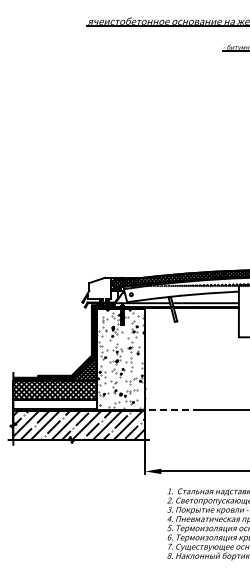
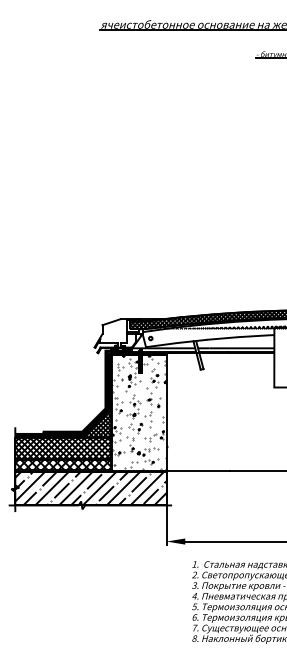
hatch: (54, 404) -> (62, 464), added
line: (172, 410) -> (198, 471), dashed -> solid

